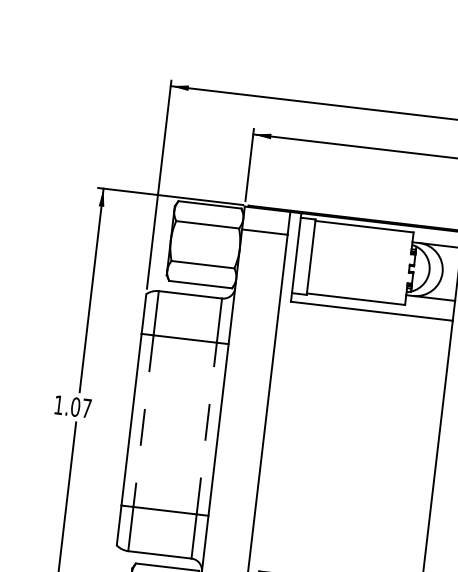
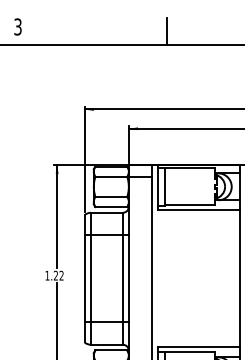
text: (80, 407) -> (58, 275), 1.07 -> 1.22
line: (143, 420) -> (90, 278), dashed -> solid
line: (206, 427) -> (122, 278), dashed -> solid

